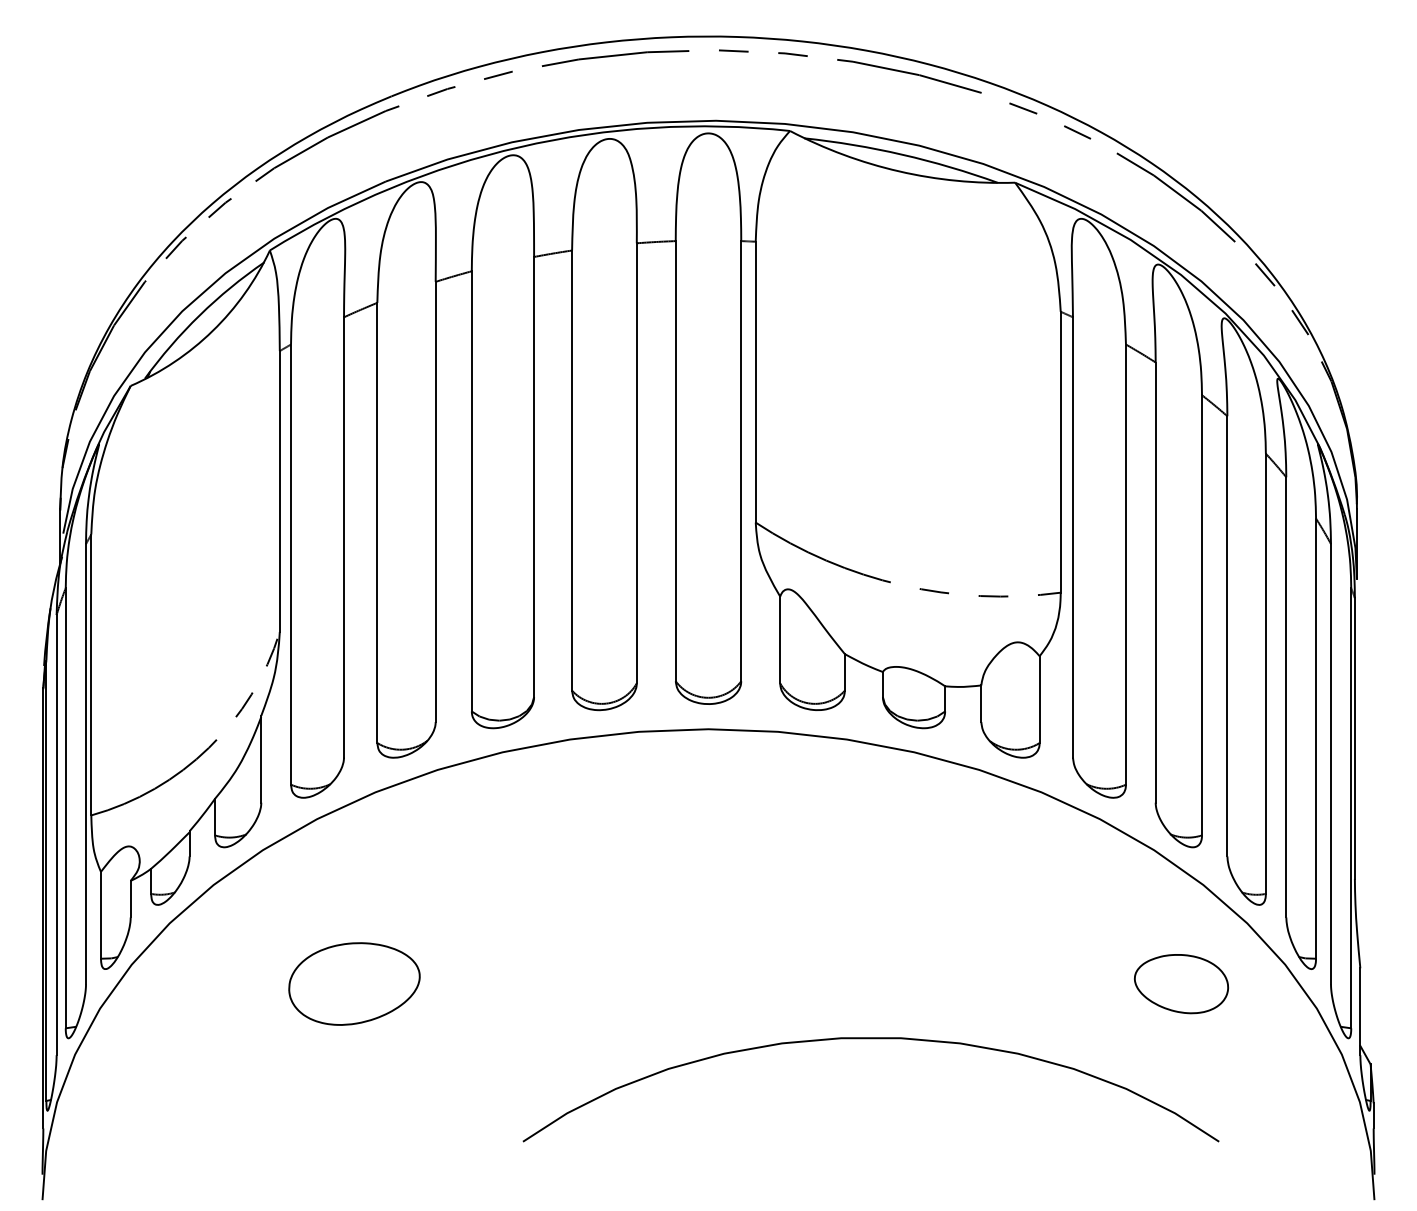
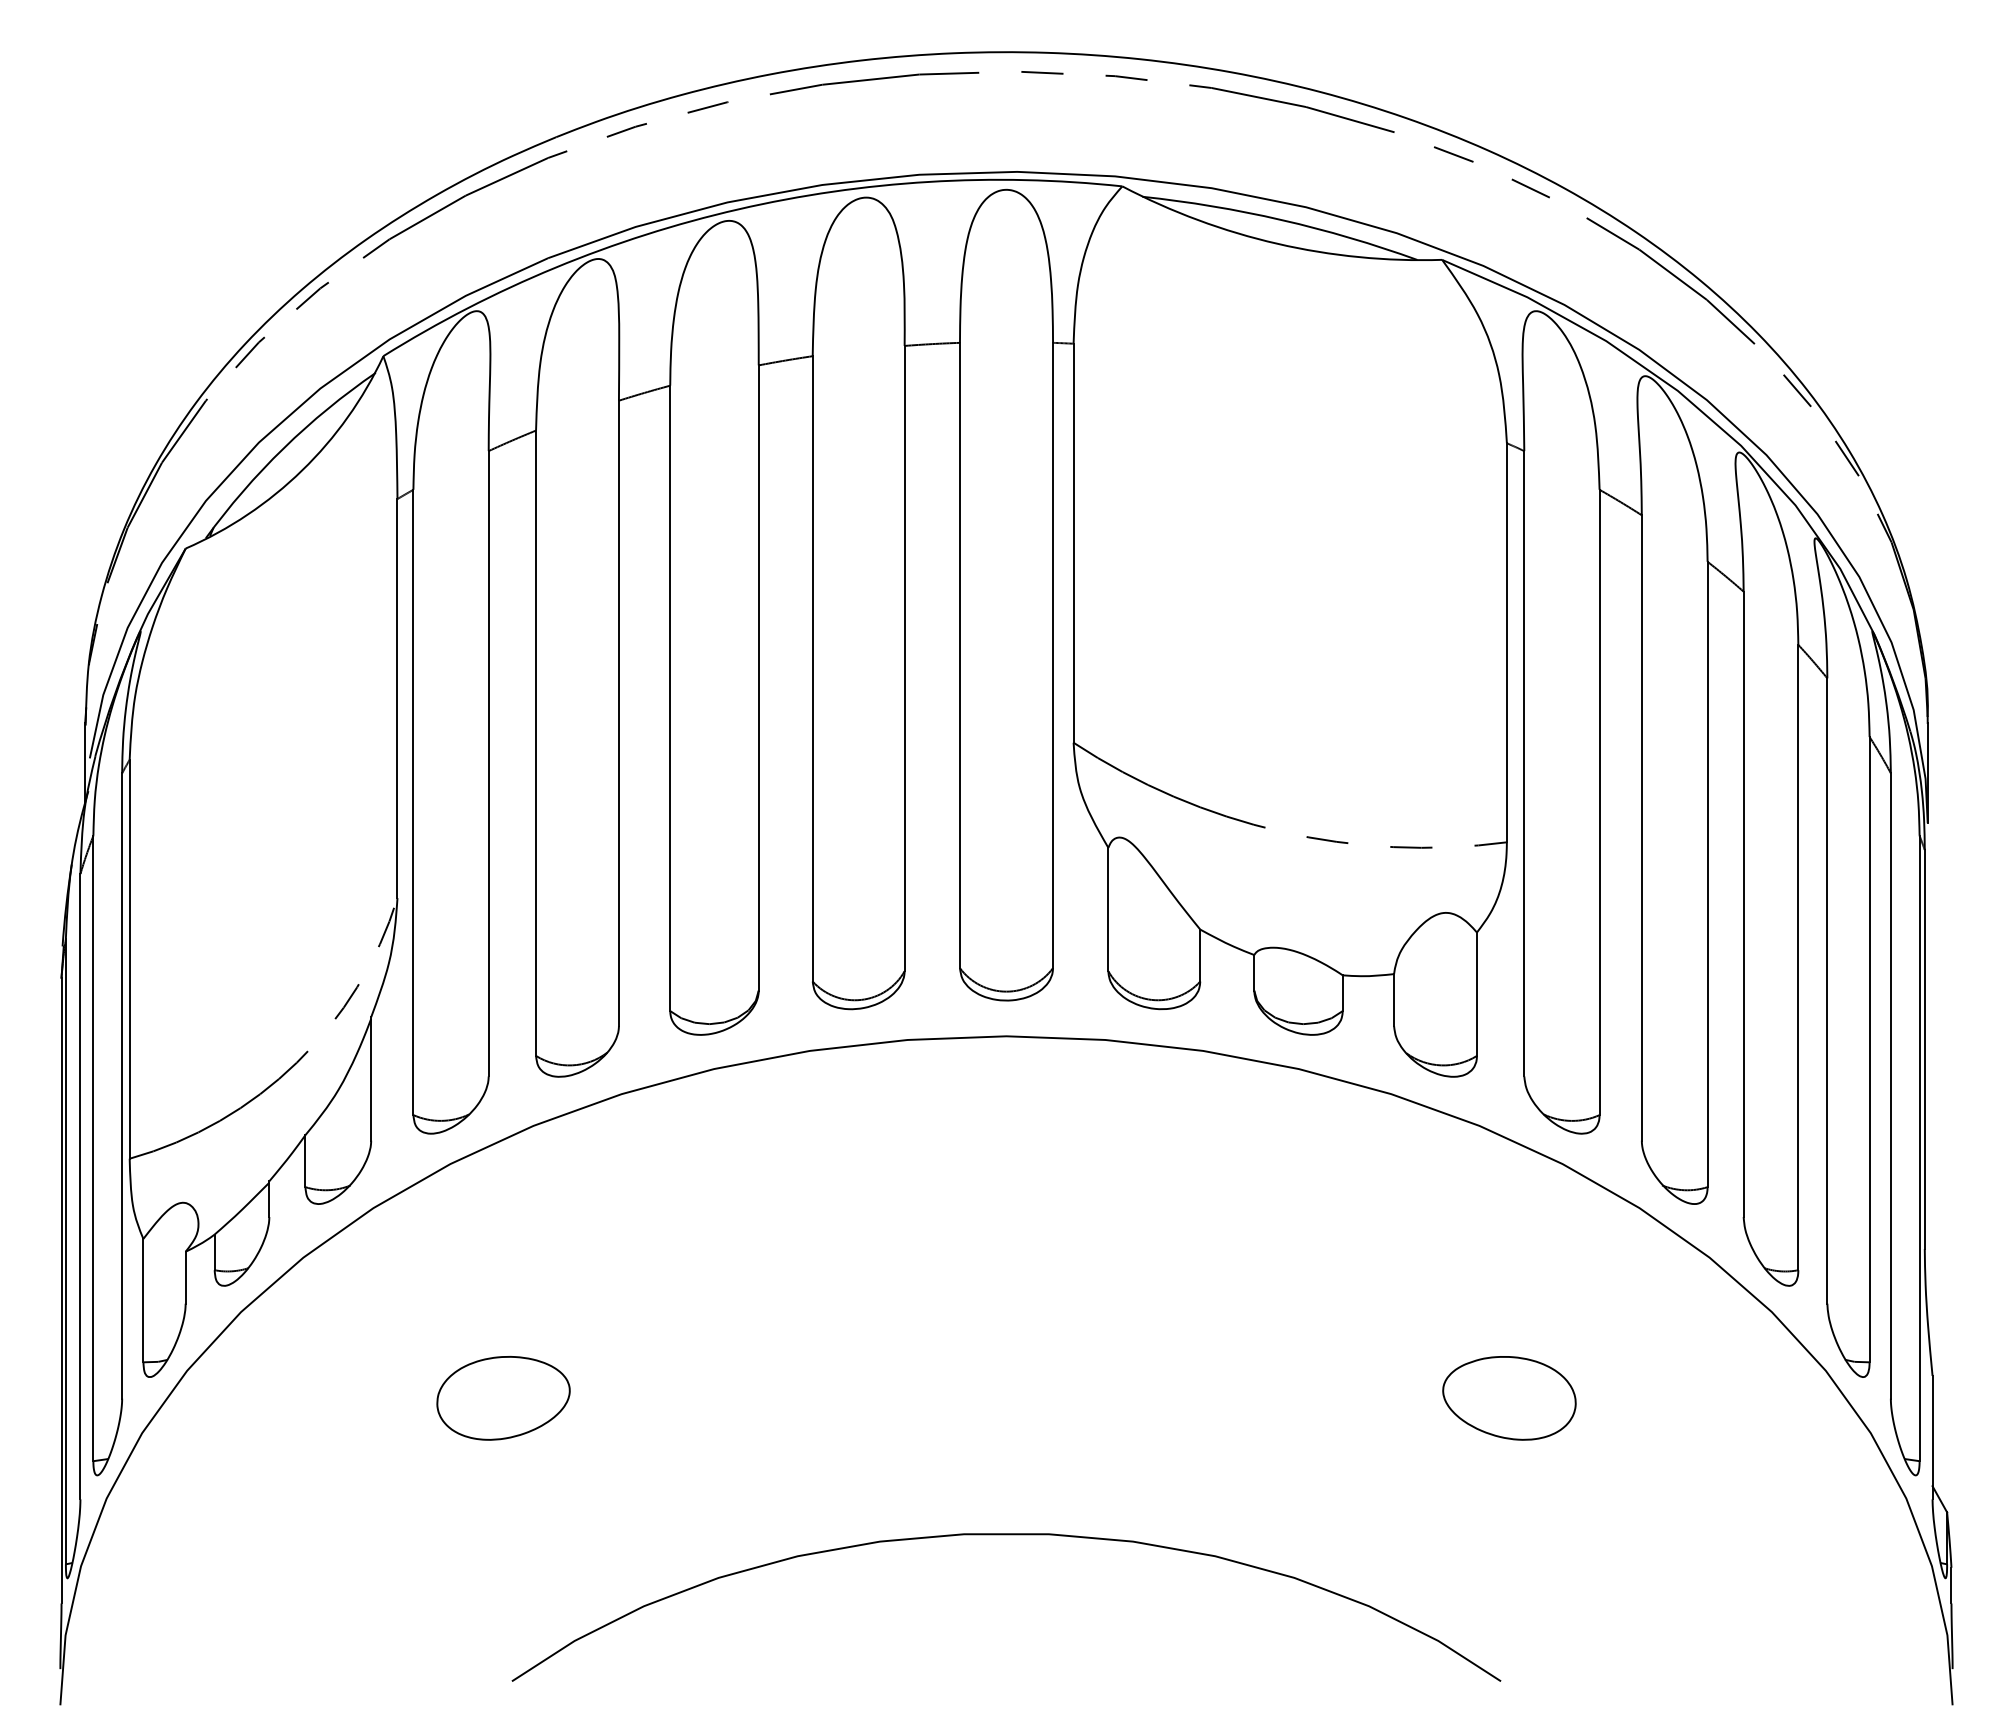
part: (354, 984) -> (503, 1398), size x0.71
part: (1181, 984) -> (1509, 1398), moved
curve: (871, 1039) -> (1006, 1535), moved

